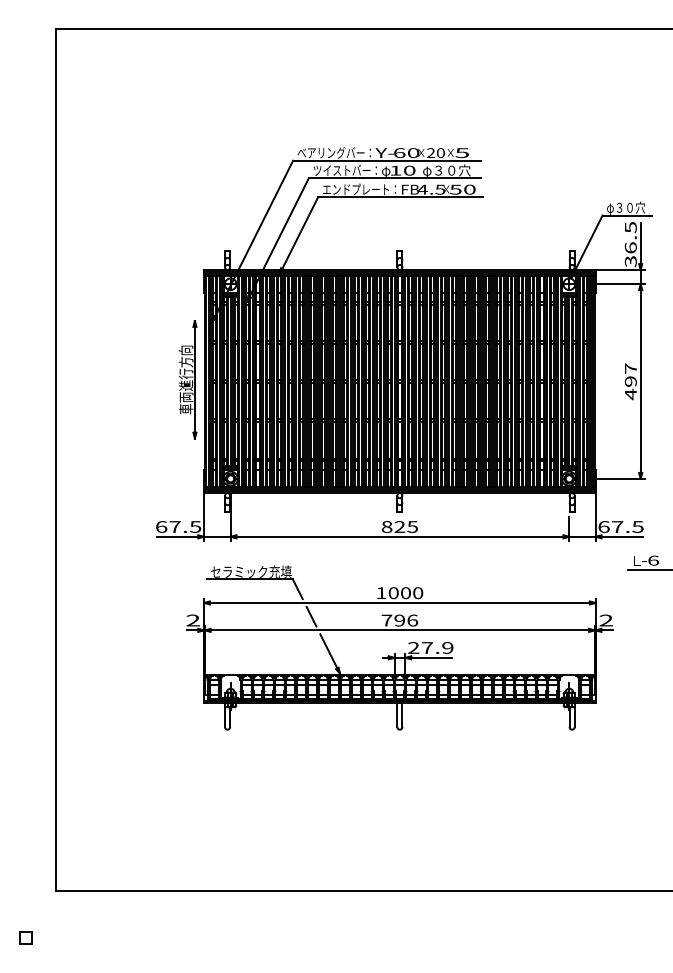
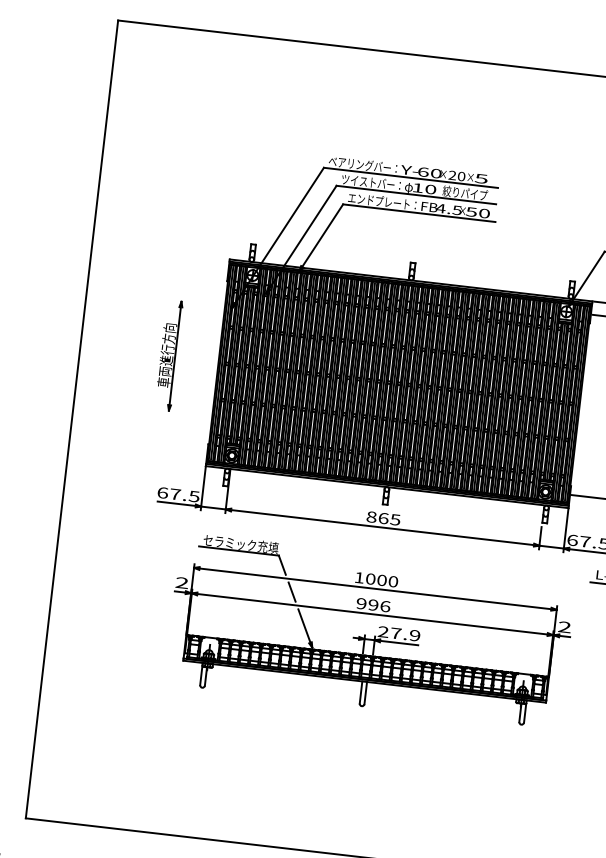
text: (446, 170) -> (464, 193), φ３０穴 -> 絞りパイプ
part: (187, 379) -> (168, 355), moved
text: (399, 526) -> (383, 517), 825 -> 865
text: (386, 620) -> (361, 603), 796 -> 996

